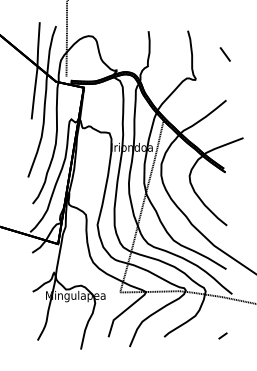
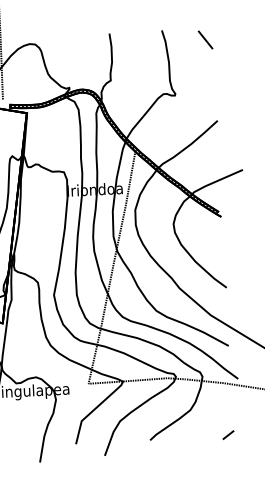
line: (224, 54) -> (204, 40), moved

